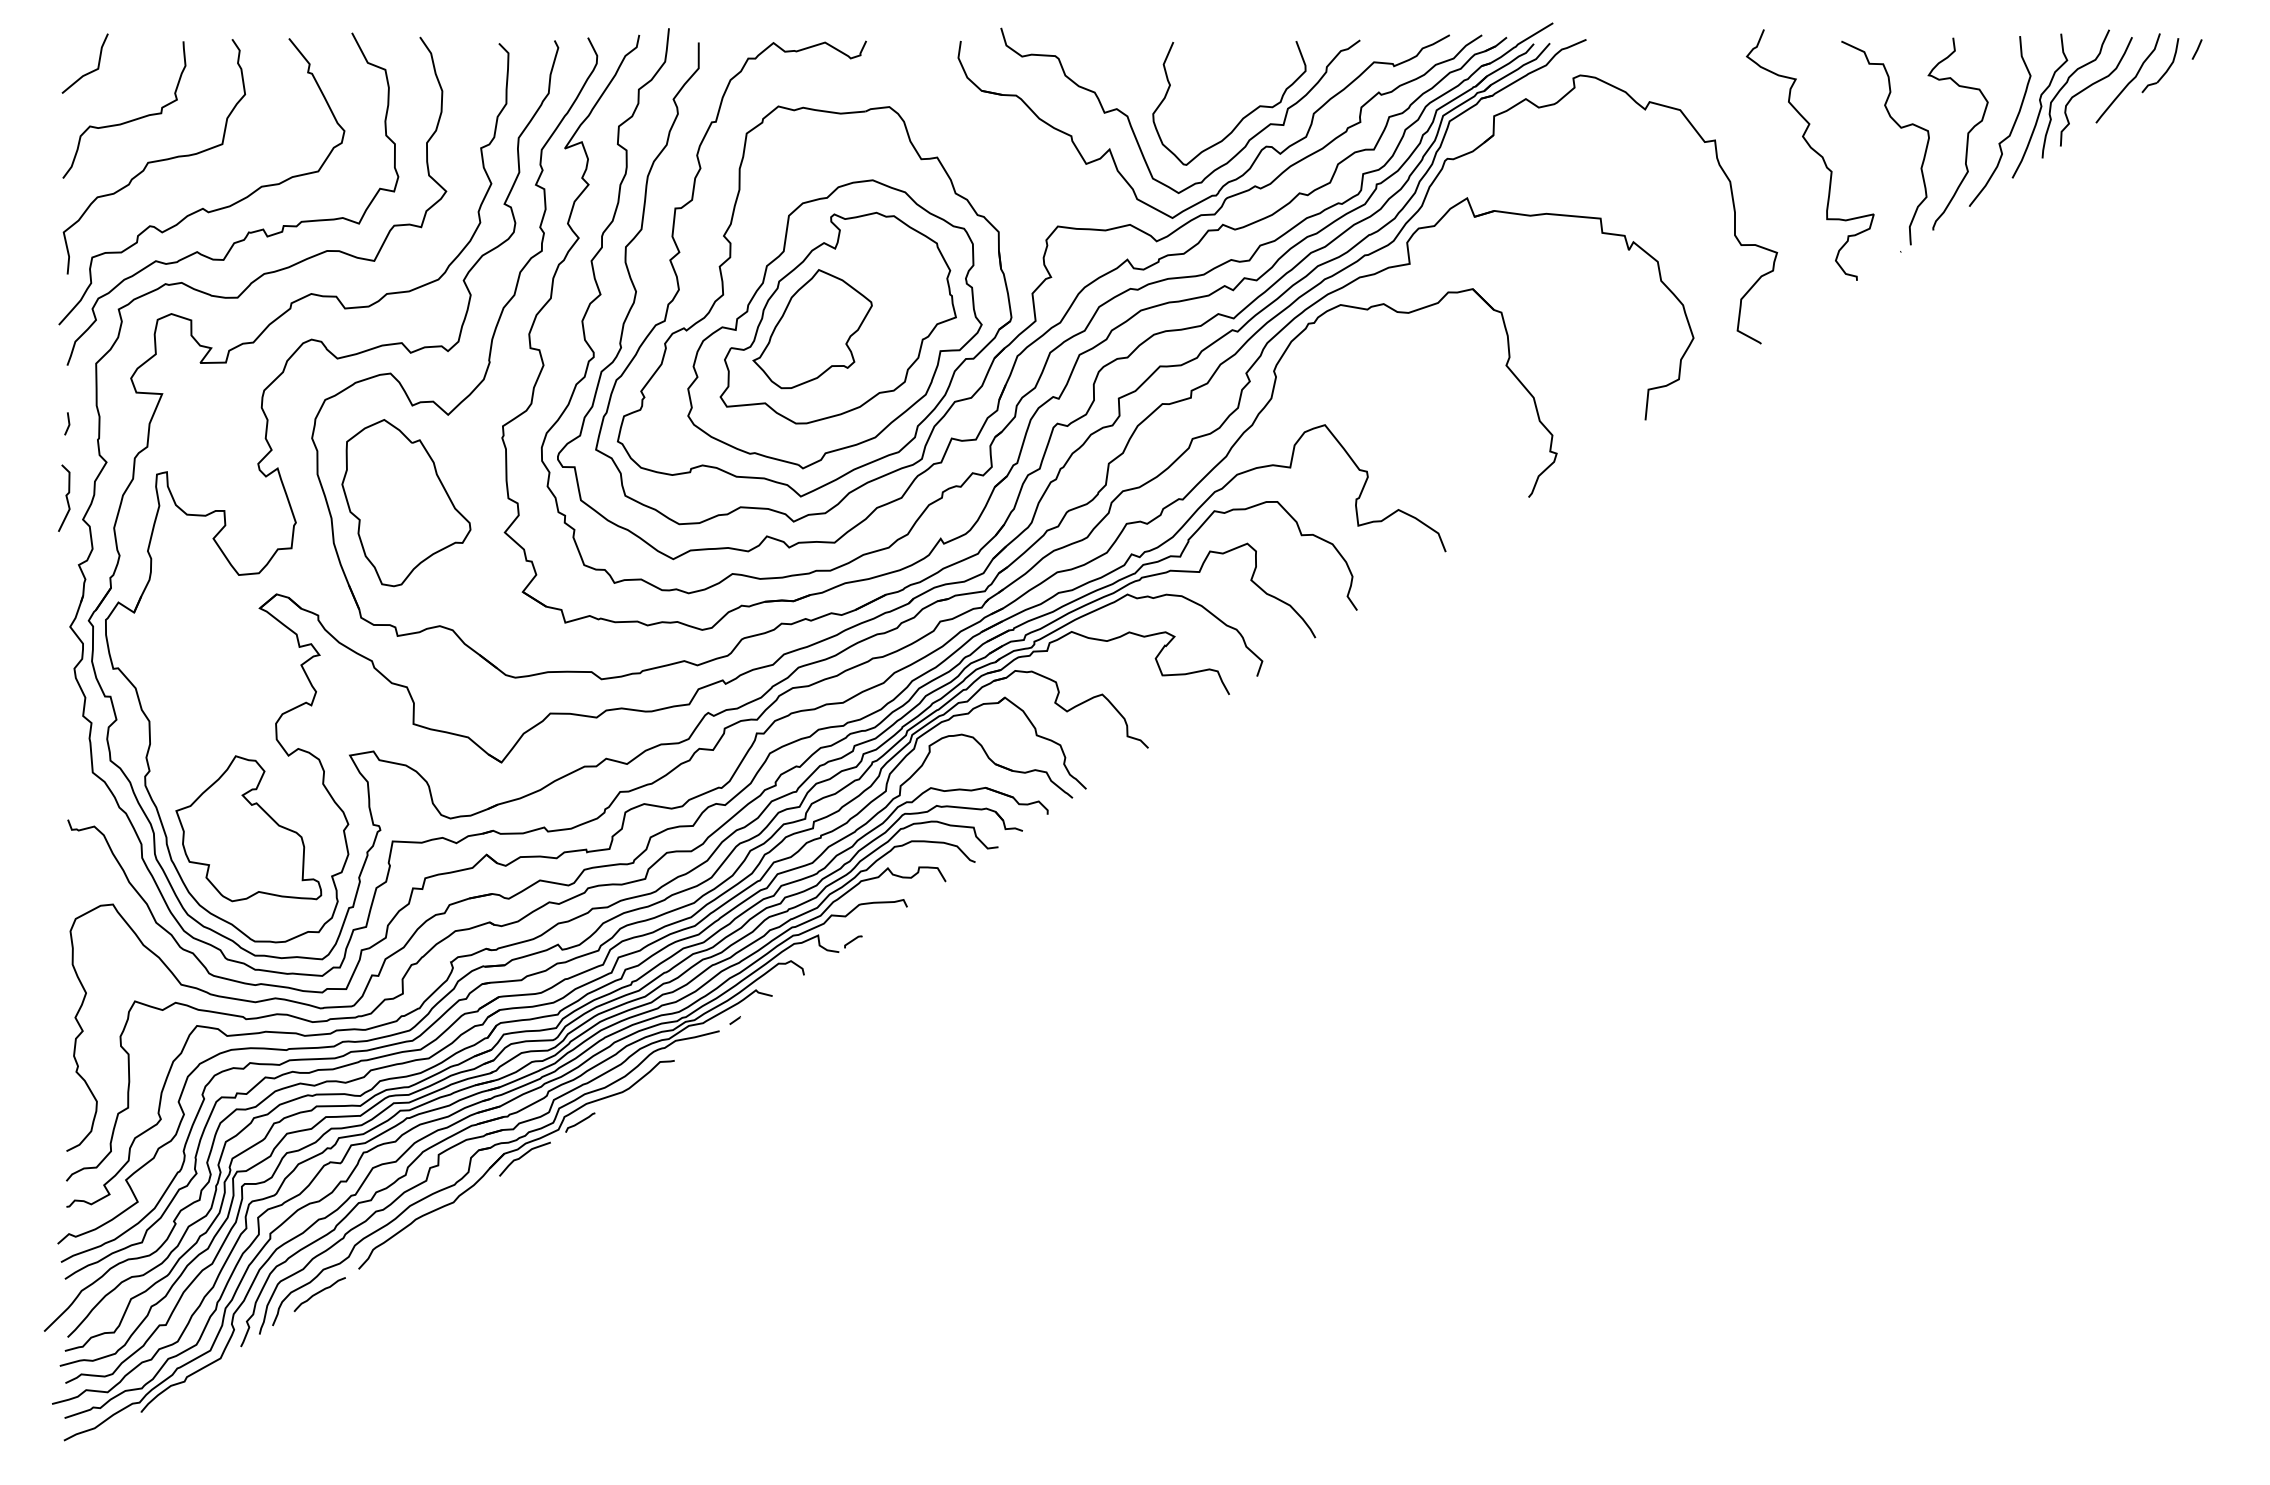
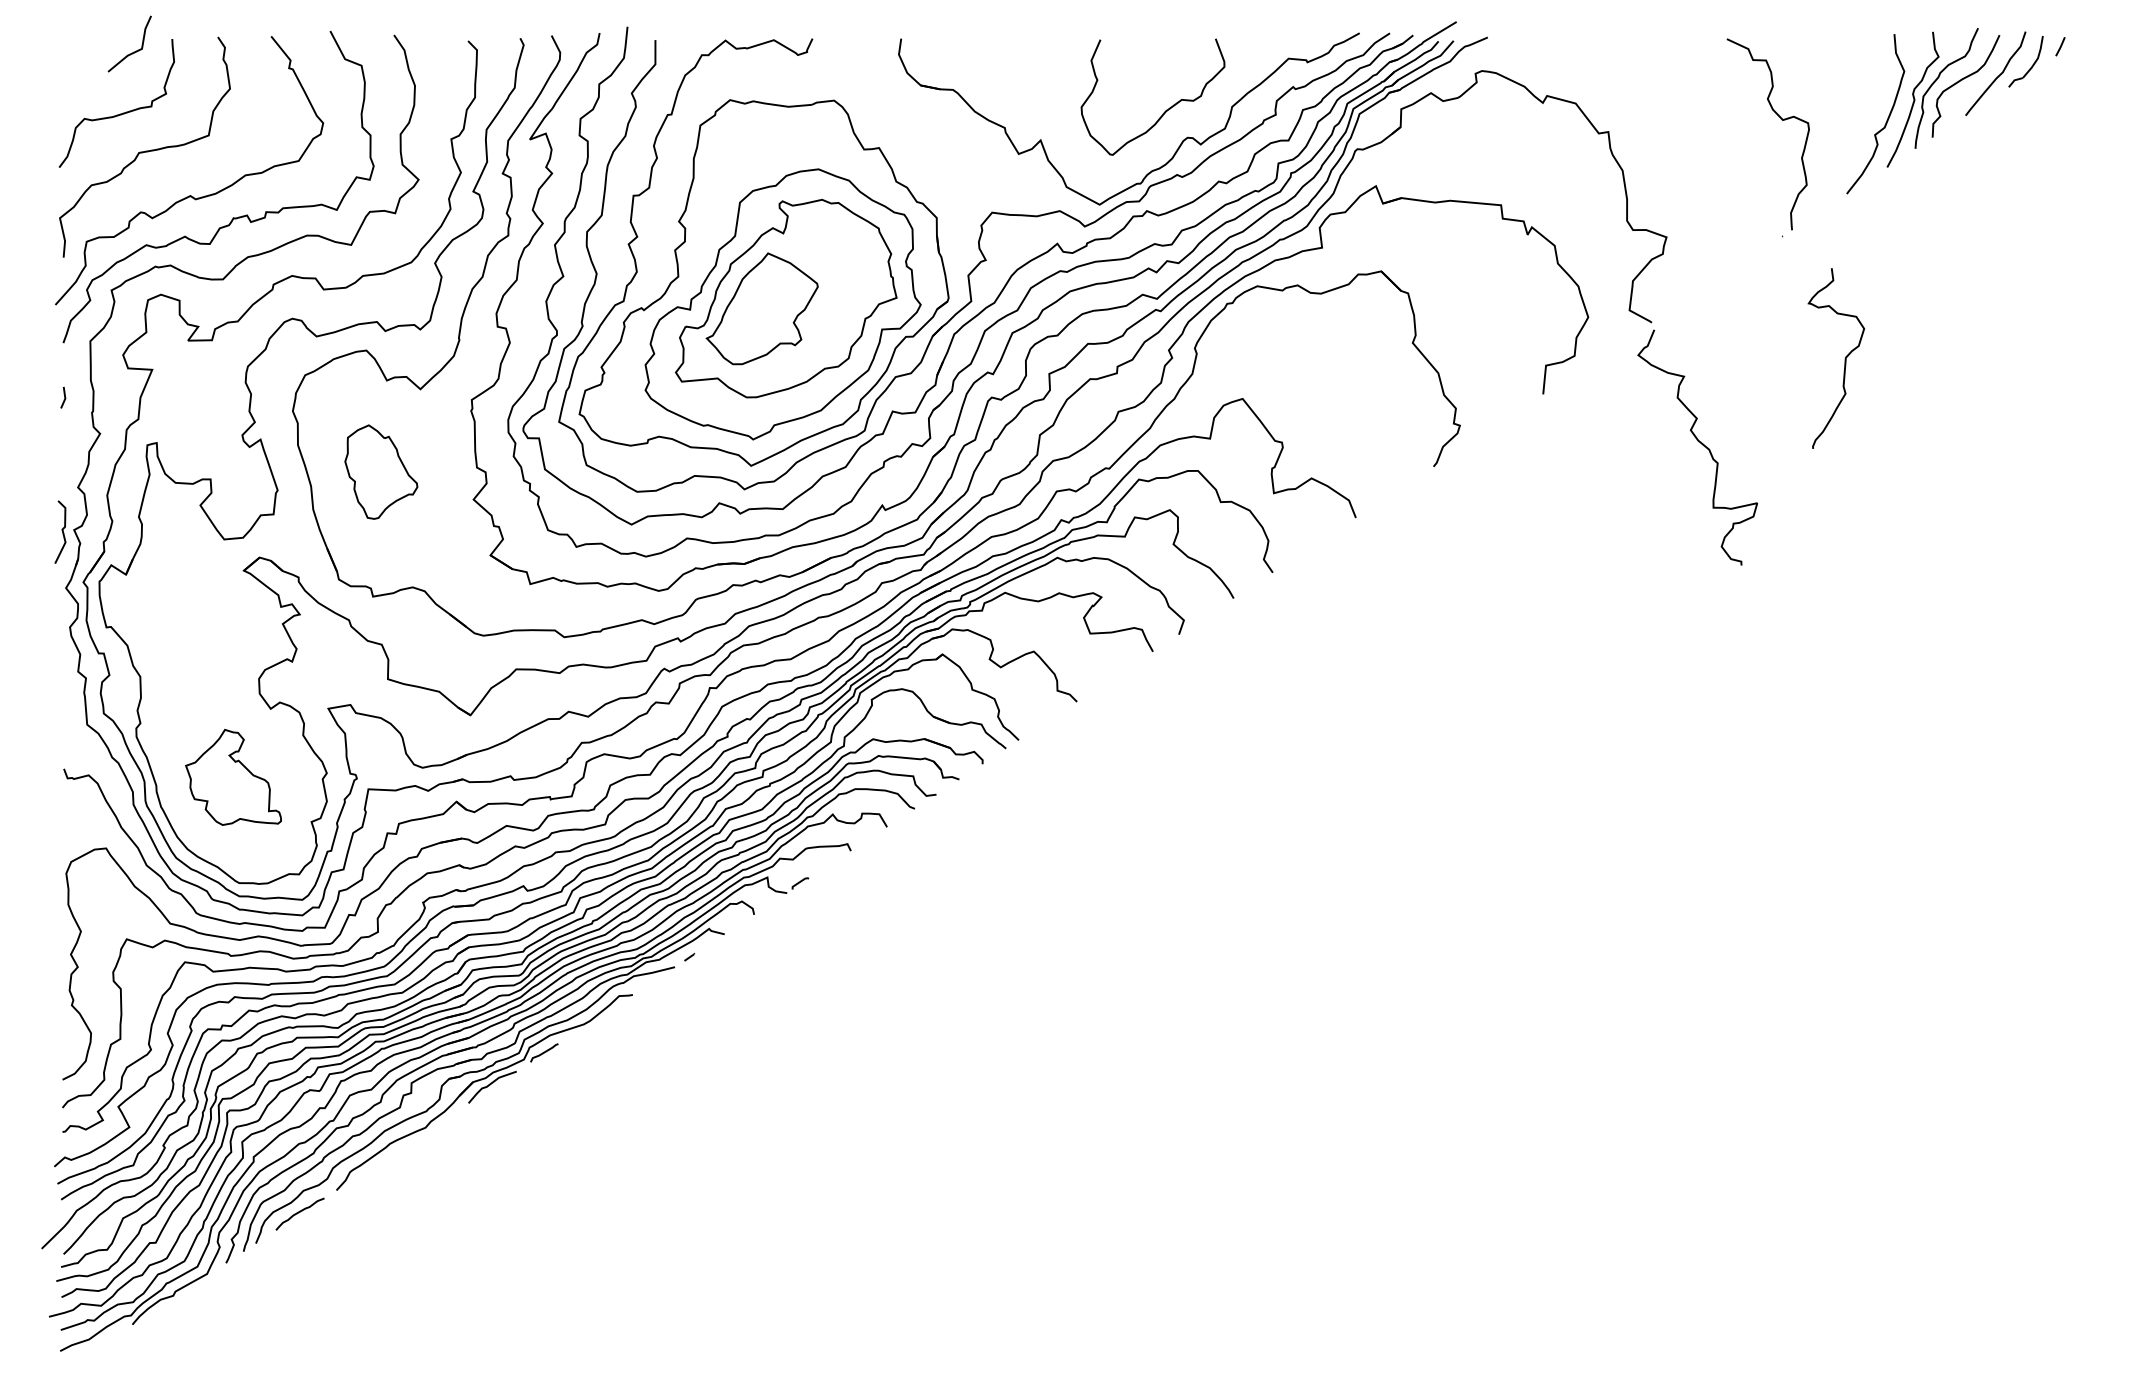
curve: (88, 72) -> (132, 52), moved
curve: (1134, 131) -> (1064, 123), removed
curve: (1967, 133) -> (1845, 357), moved
curve: (1812, 150) -> (1699, 443), moved
curve: (65, 496) -> (61, 530), moved
part: (406, 503) -> (381, 472), size x0.6
part: (248, 828) -> (233, 777), size x0.7

